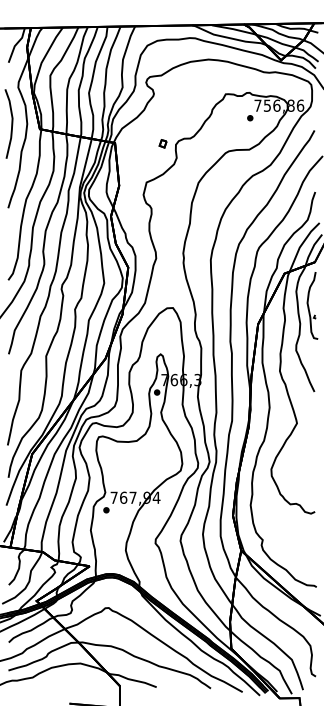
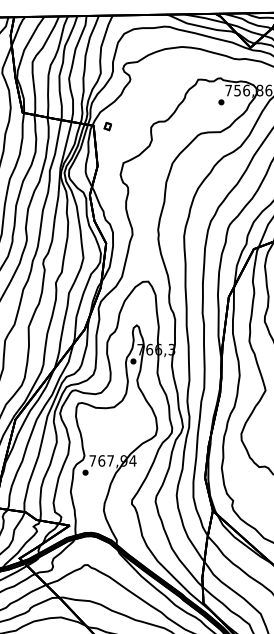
part: (162, 143) -> (107, 126), moved

